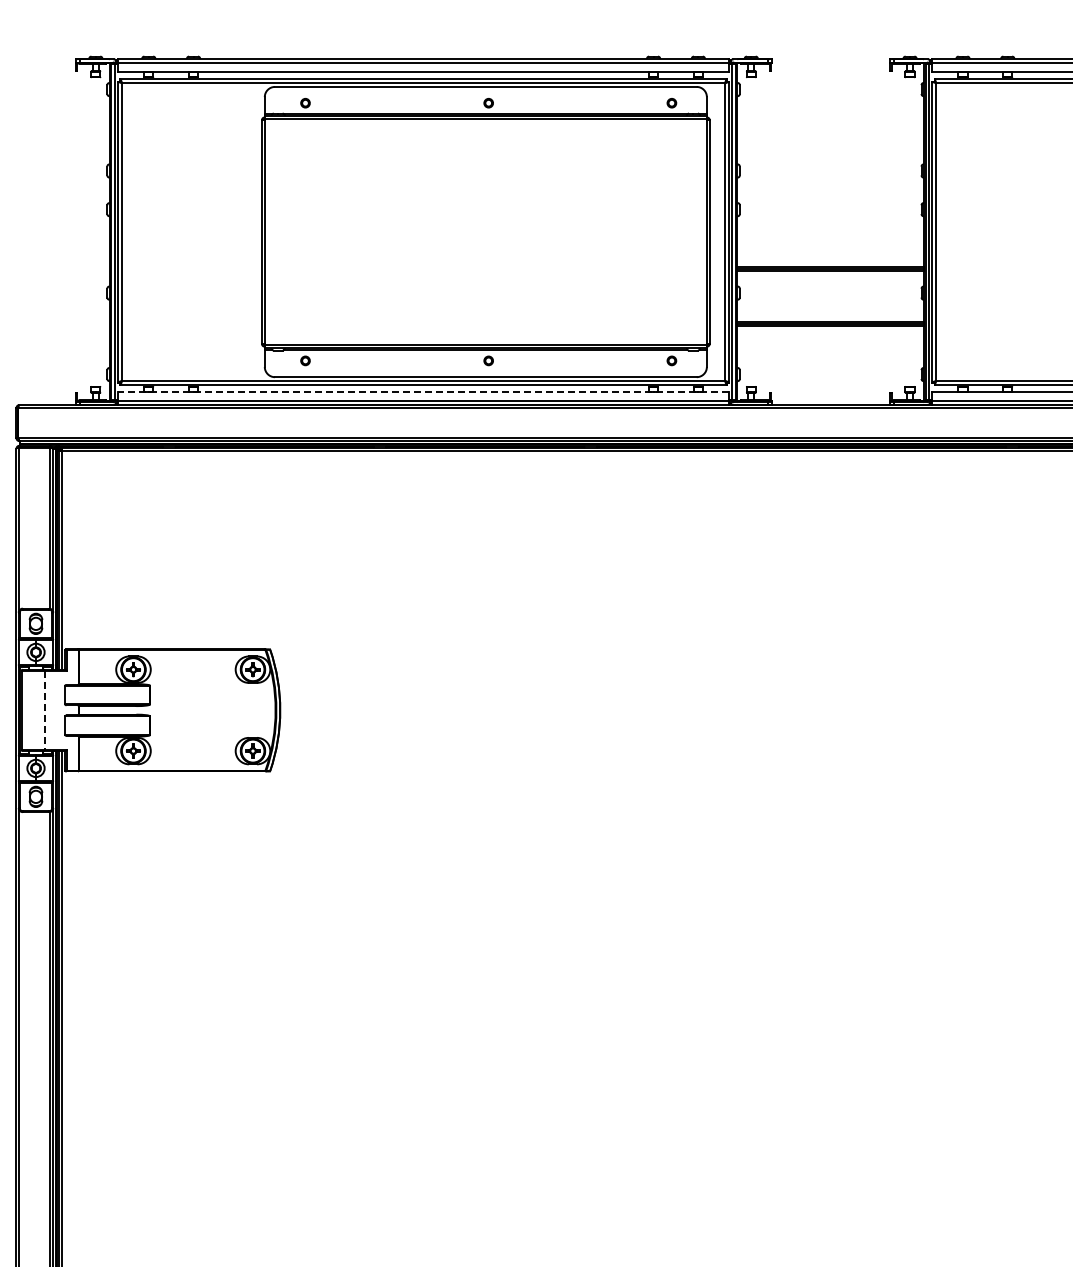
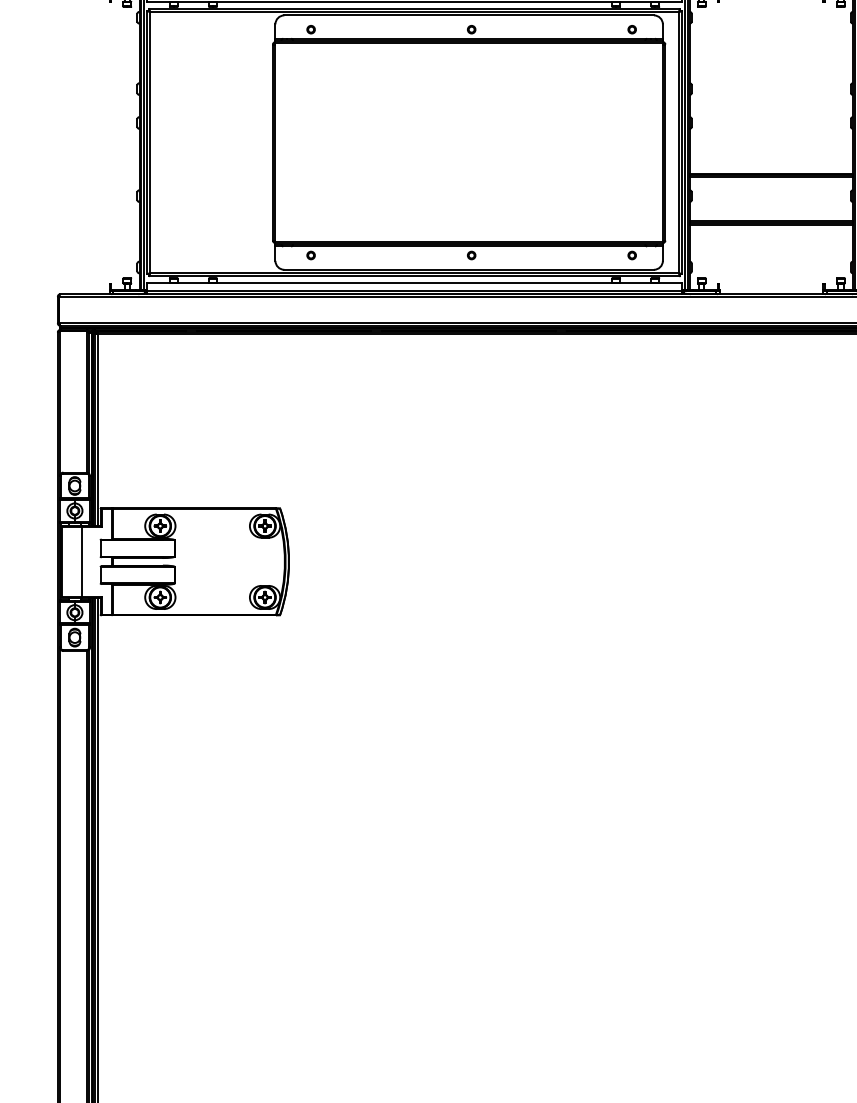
line: (423, 392) -> (414, 283), dashed -> solid
line: (44, 710) -> (82, 561), dashed -> solid

